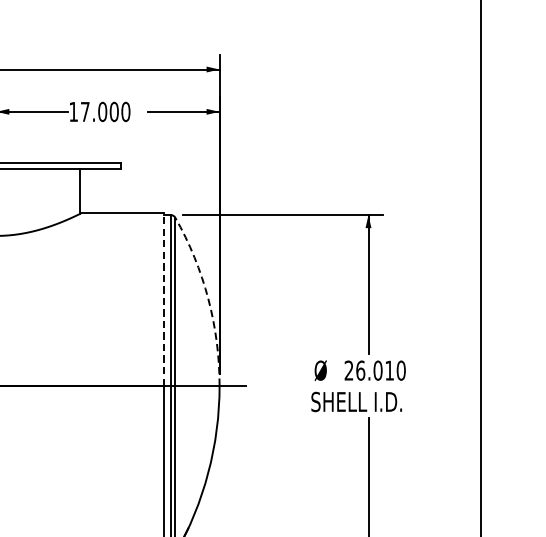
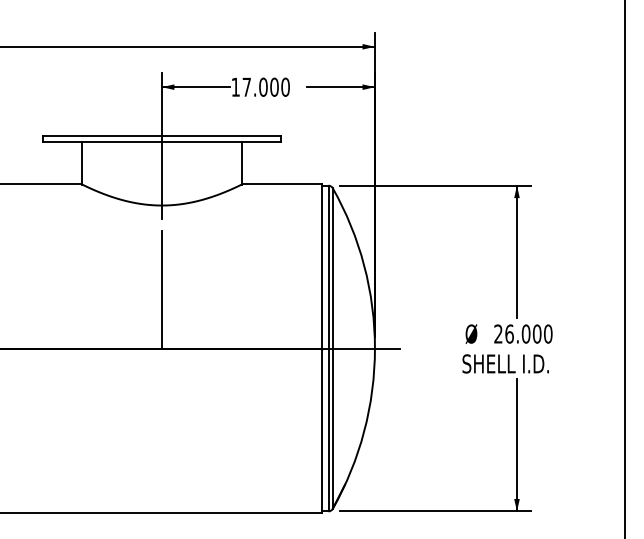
line: (163, 298) -> (321, 265), dashed -> solid
arc: (208, 298) -> (364, 265), dashed -> solid
text: (388, 370) -> (536, 333), 26.010 -> 26.000

